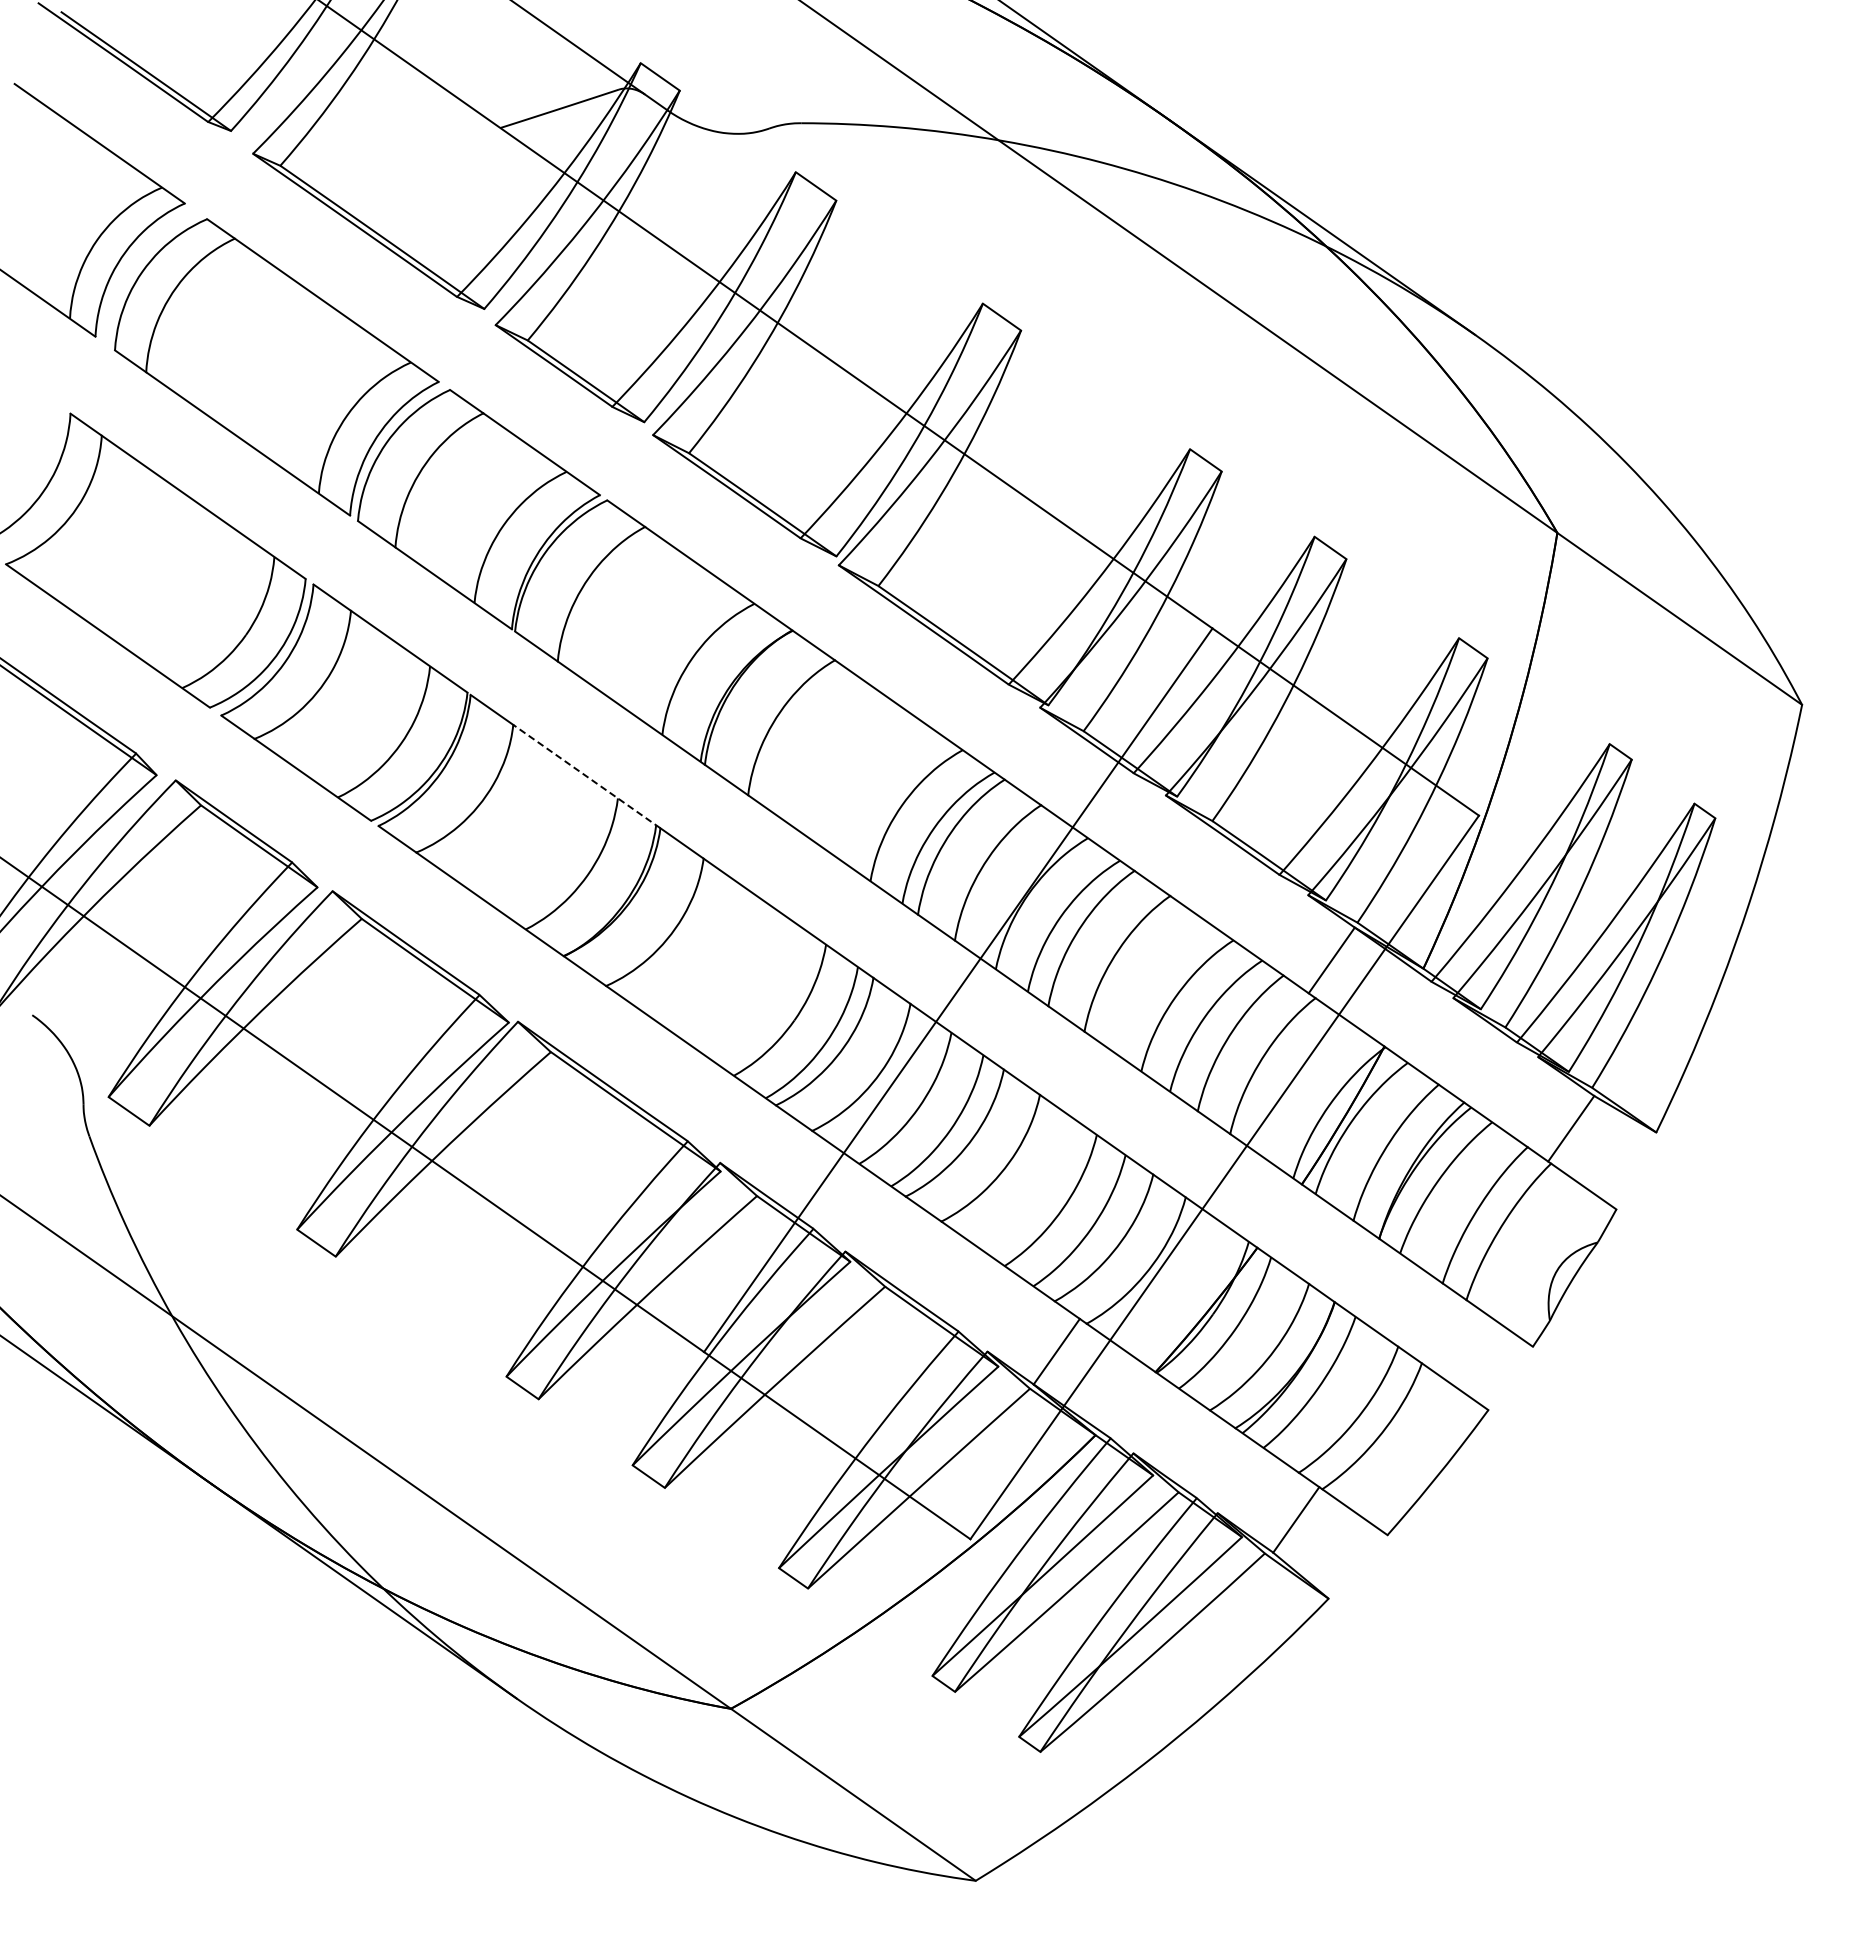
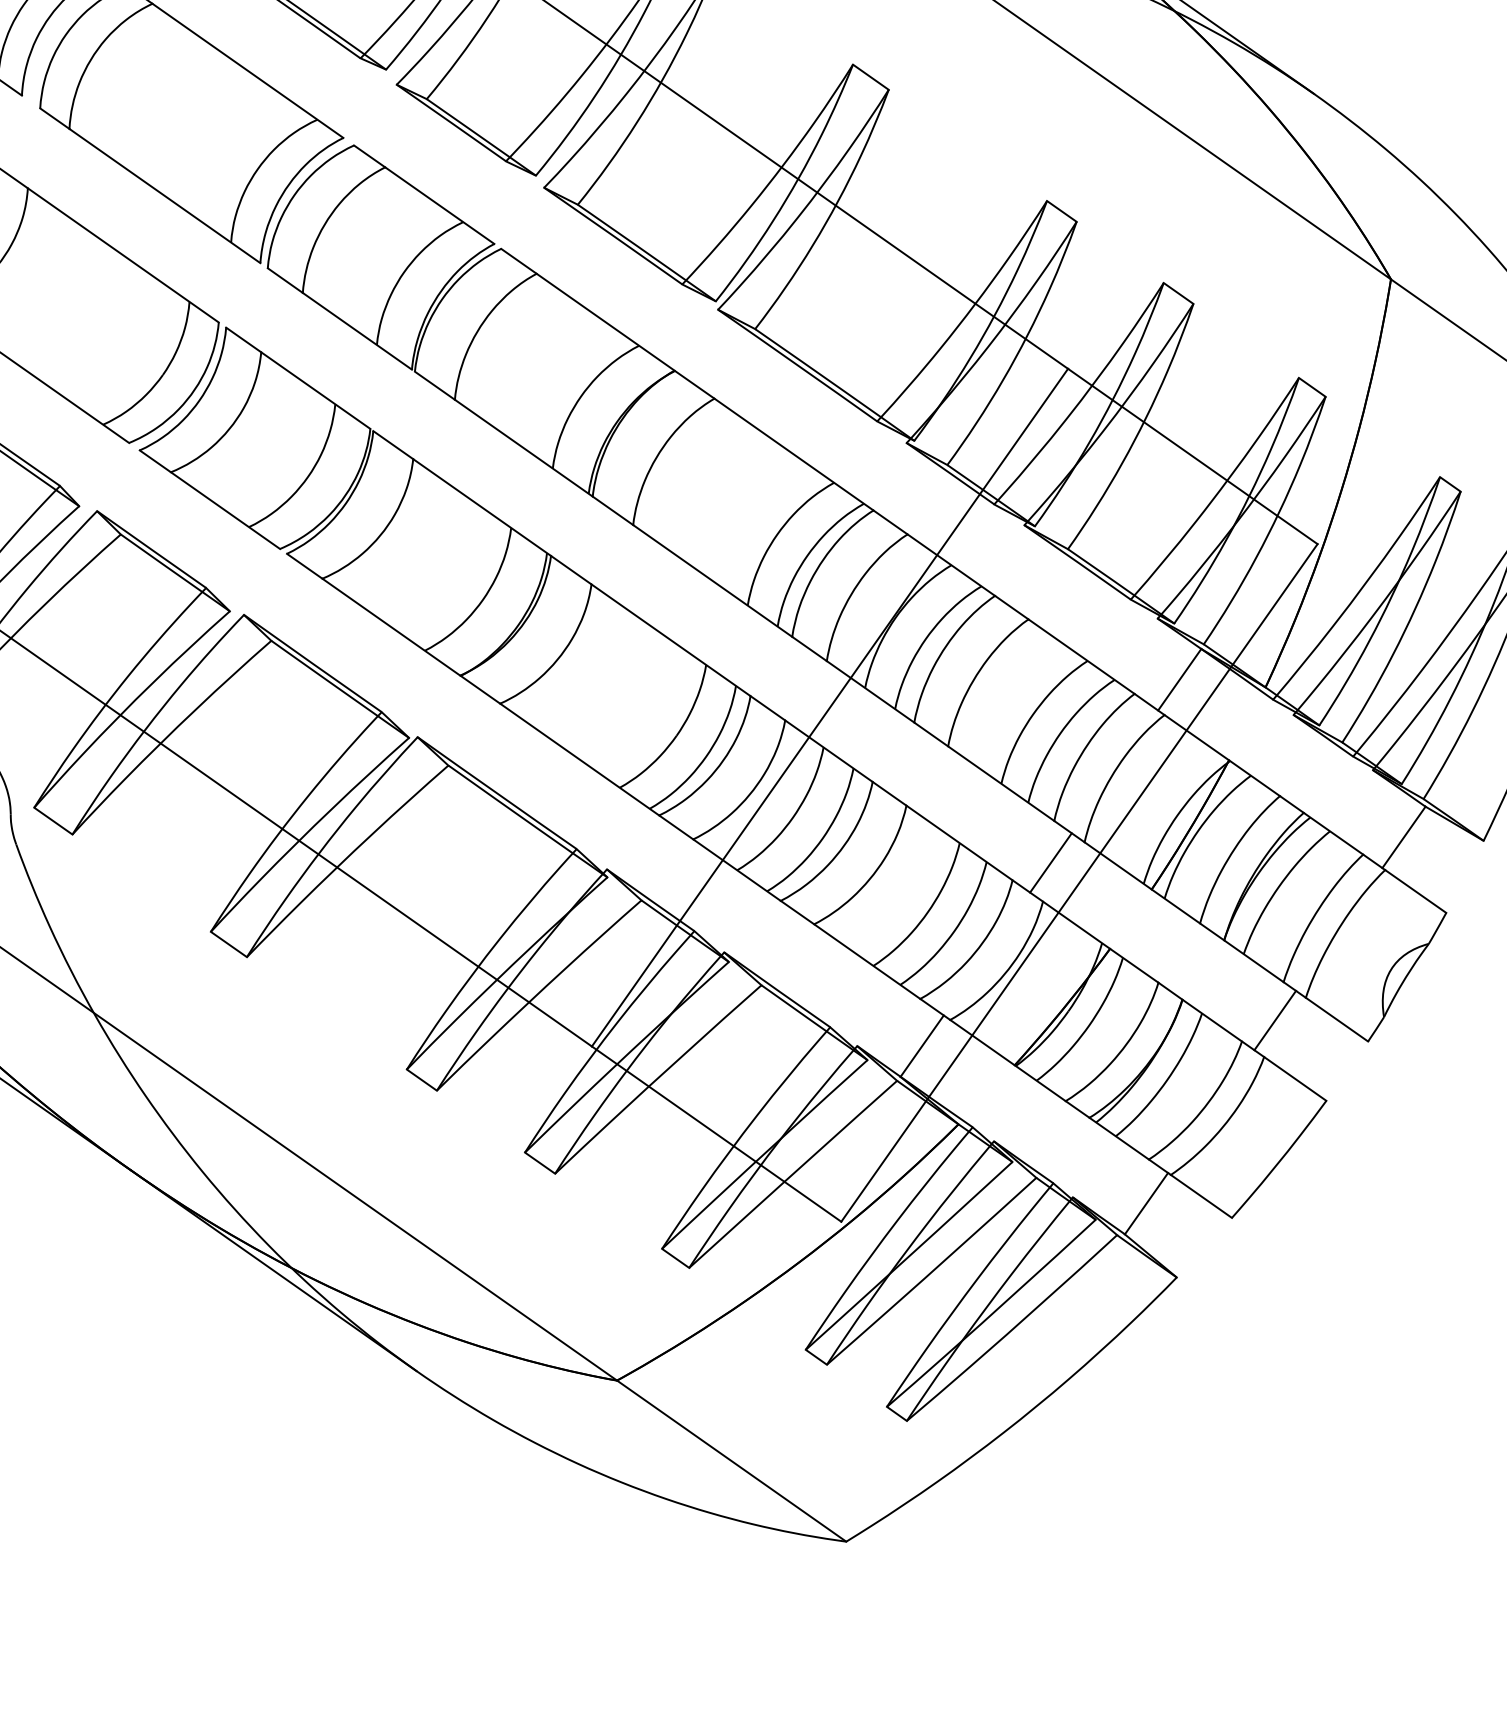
line: (586, 776) -> (481, 507), dashed -> solid
line: (1193, 1155) -> (1050, 862), added
line: (1433, 1324) -> (1274, 1020), added

